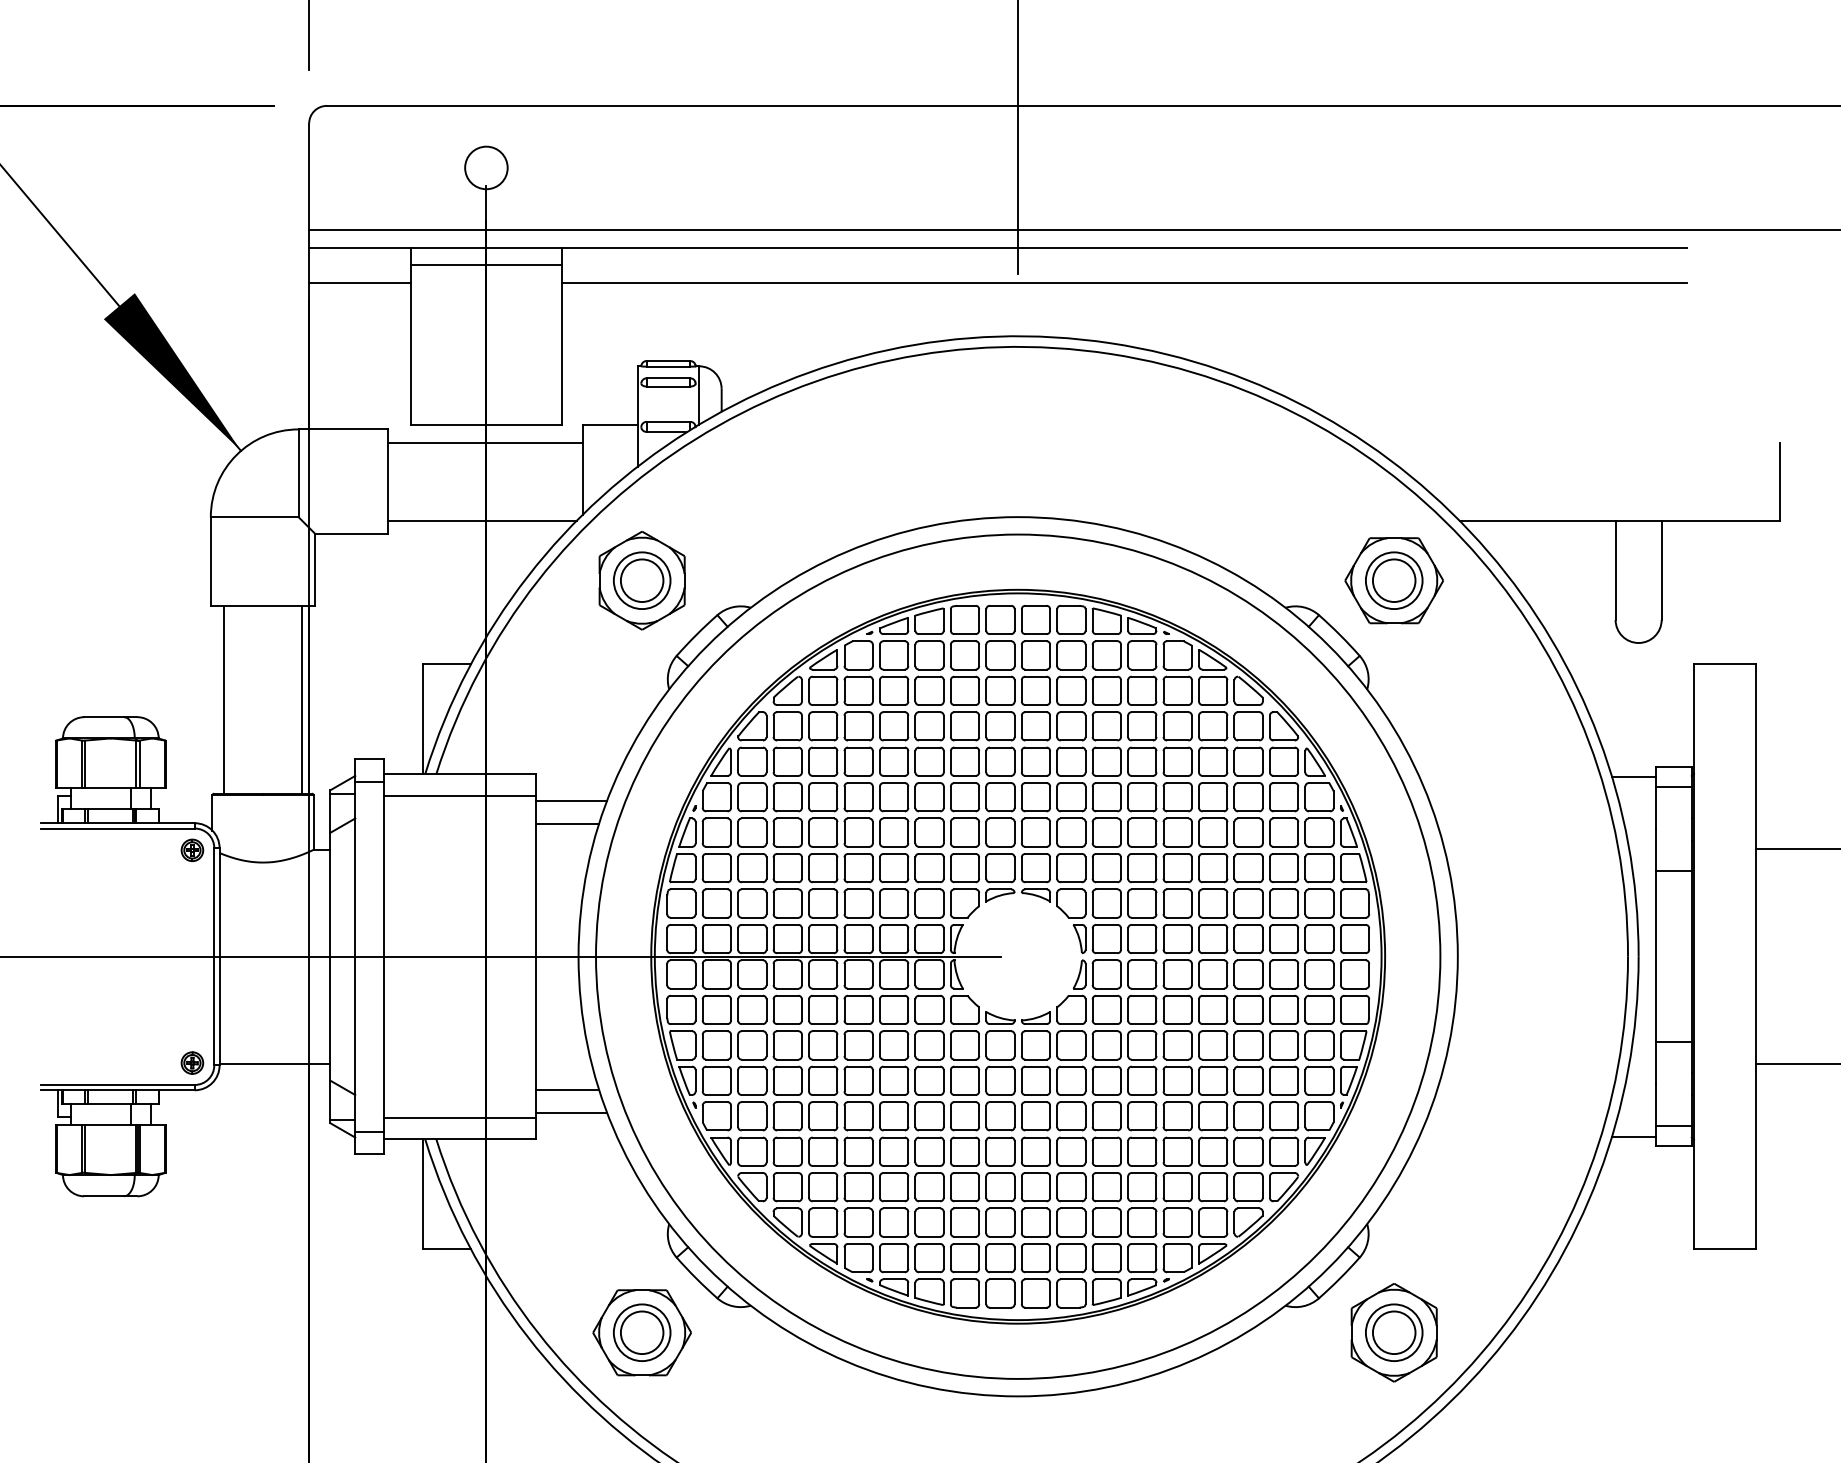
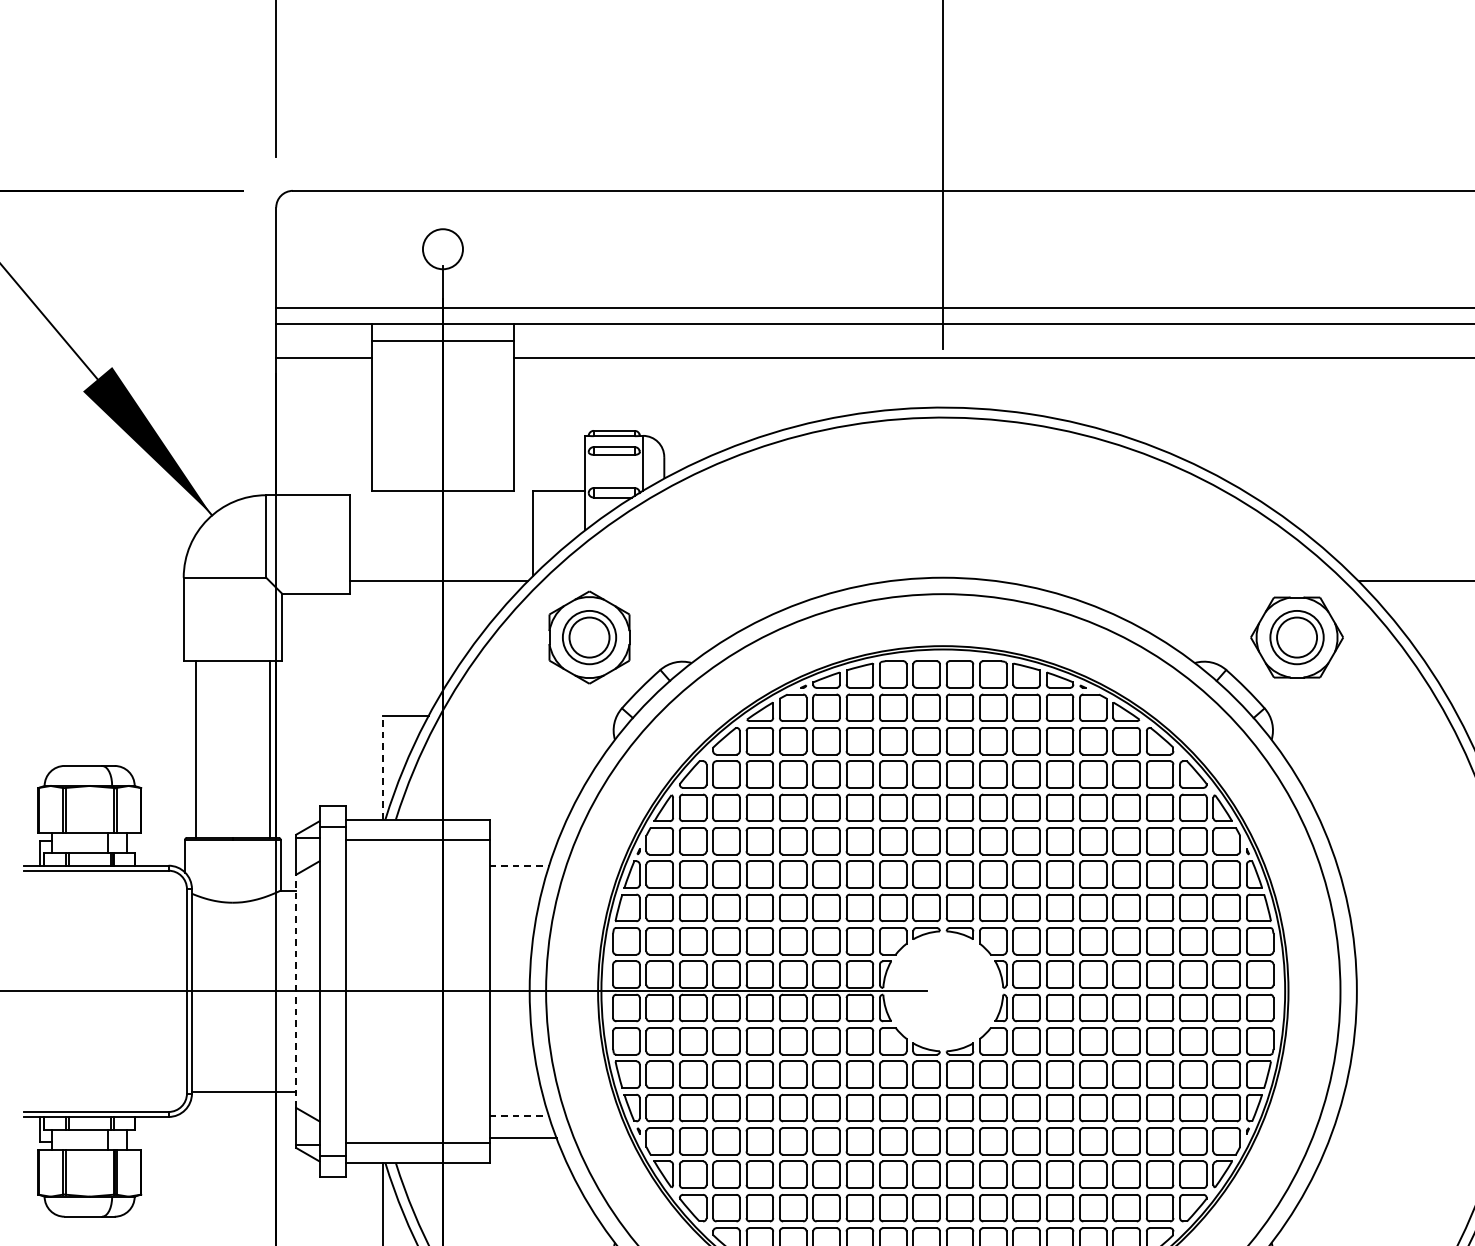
line: (484, 442) -> (441, 507), removed
line: (422, 719) -> (382, 768), solid -> dashed
line: (571, 800) -> (523, 844), removed
line: (567, 823) -> (519, 865), solid -> dashed
part: (192, 850) -> (166, 891), removed
line: (330, 956) -> (296, 991), solid -> dashed
part: (192, 1062) -> (166, 1090), removed
line: (567, 1089) -> (519, 1116), solid -> dashed

